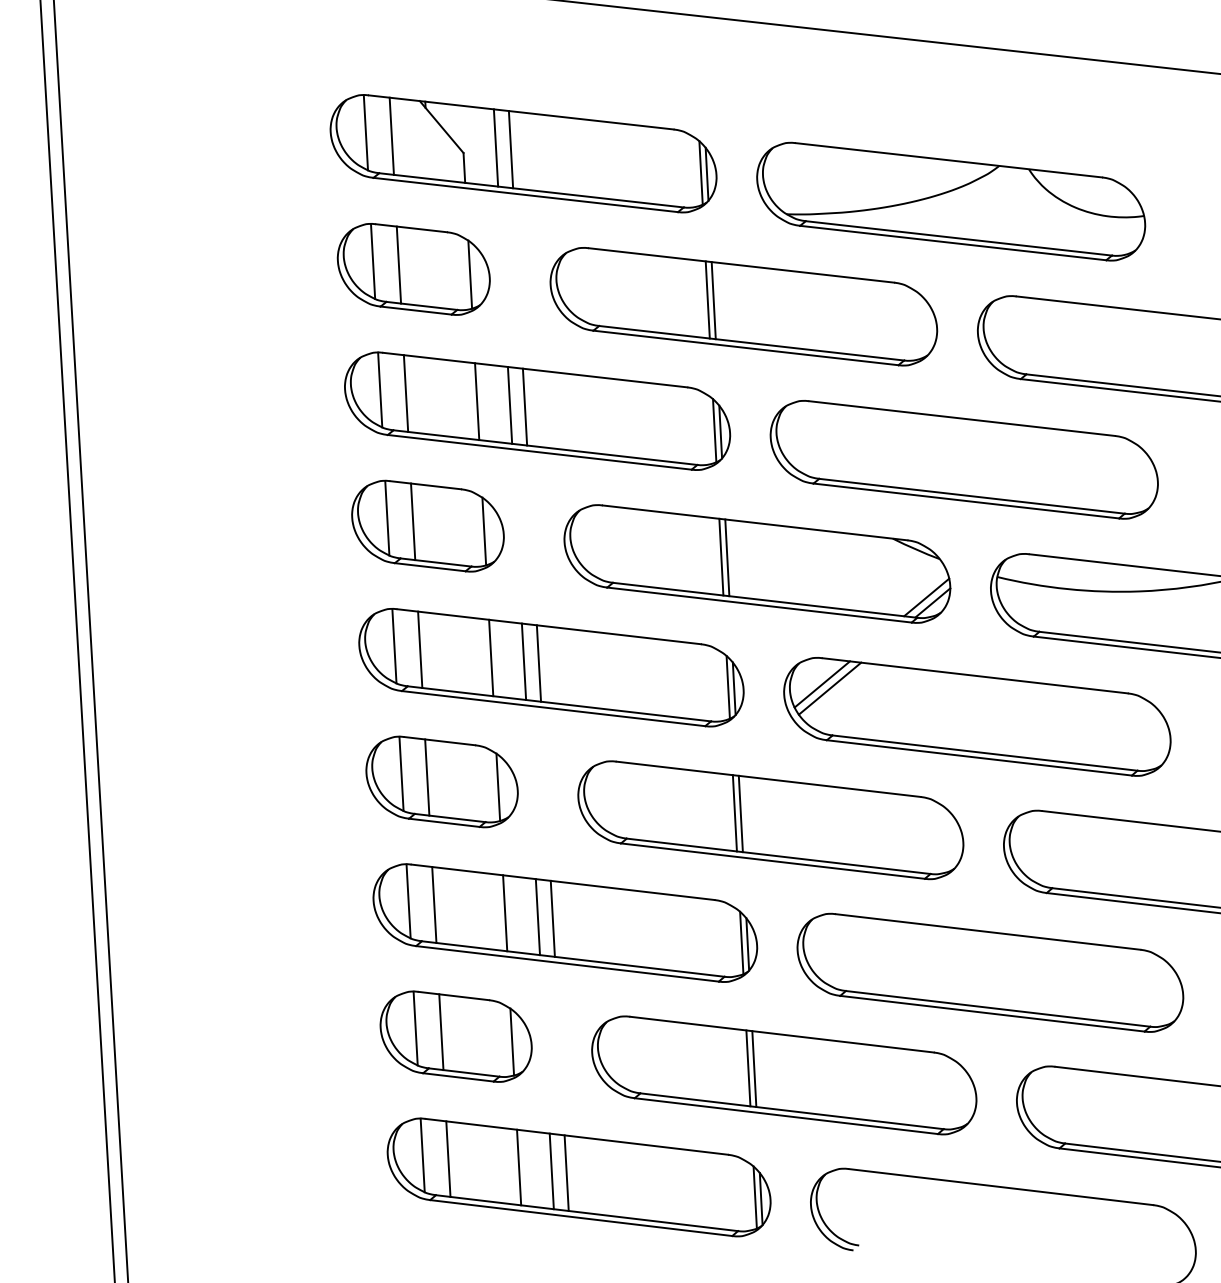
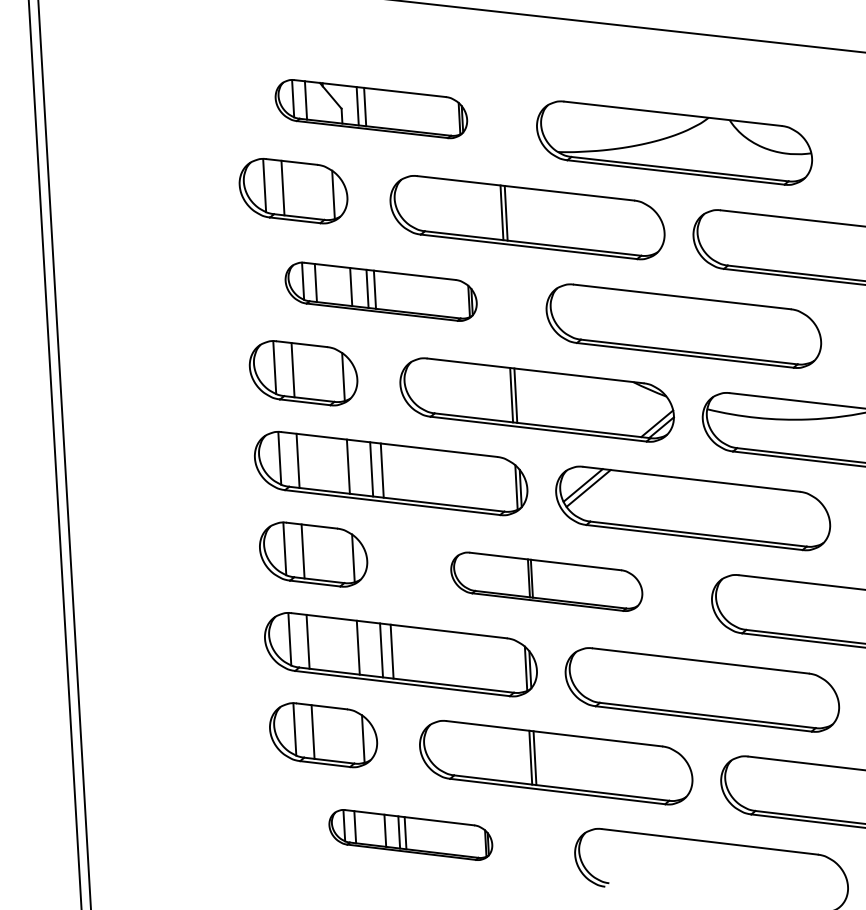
part: (523, 152) -> (371, 108), size x0.7
part: (536, 410) -> (380, 291), size x0.7
part: (770, 819) -> (546, 581), size x0.7
part: (578, 1176) -> (410, 834), size x0.6

